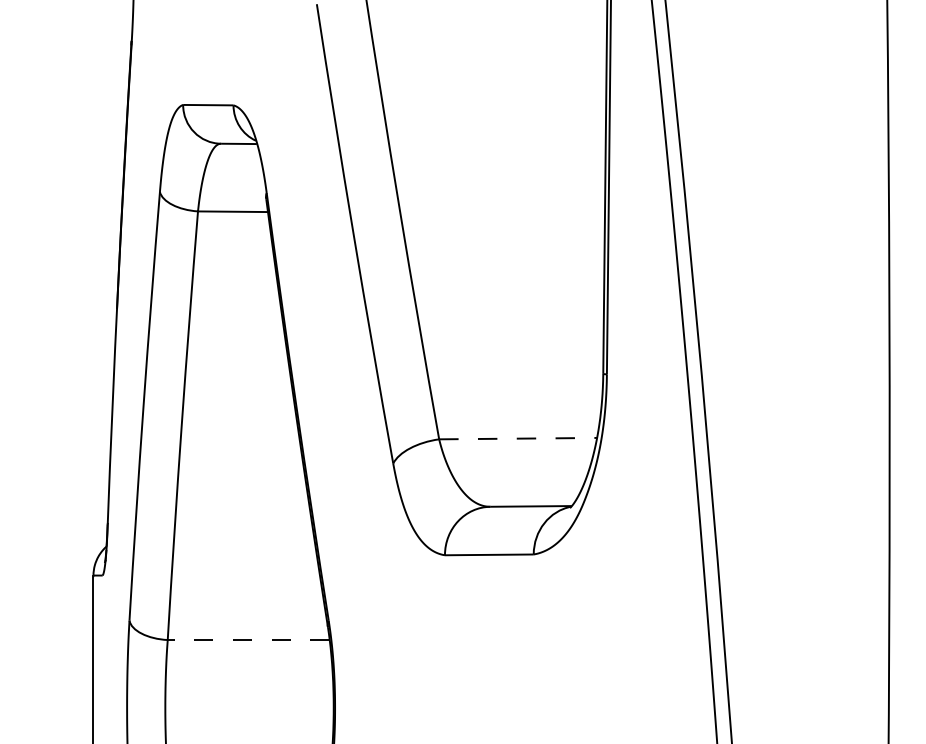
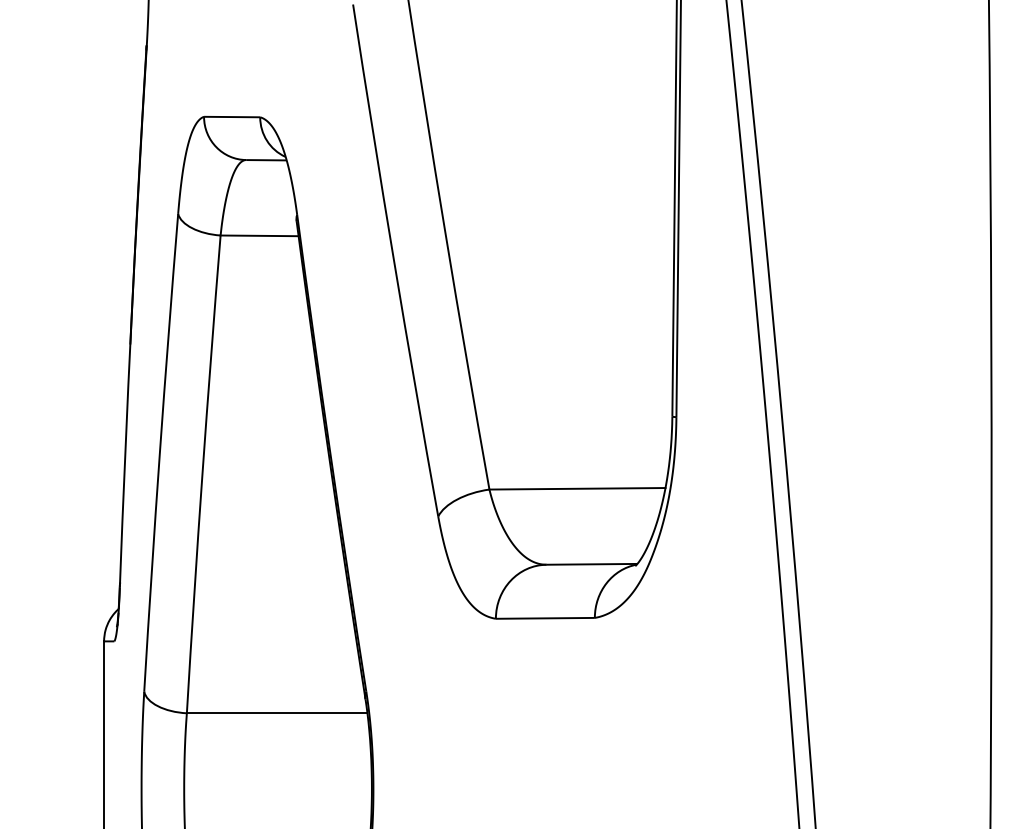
line: (518, 438) -> (577, 488), dashed -> solid
line: (248, 640) -> (276, 713), dashed -> solid

